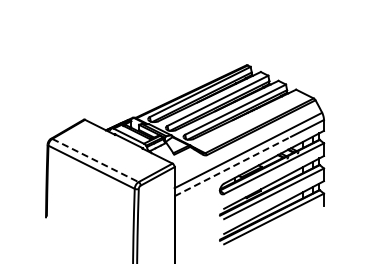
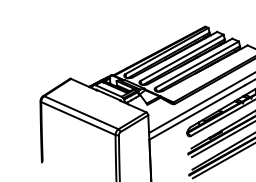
line: (95, 160) -> (81, 112), dashed -> solid
line: (233, 166) -> (197, 112), dashed -> solid

